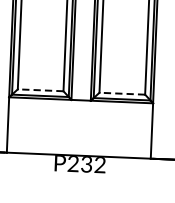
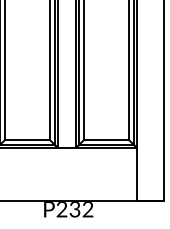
line: (39, 90) -> (26, 139), dashed -> solid
line: (122, 93) -> (106, 139), dashed -> solid

